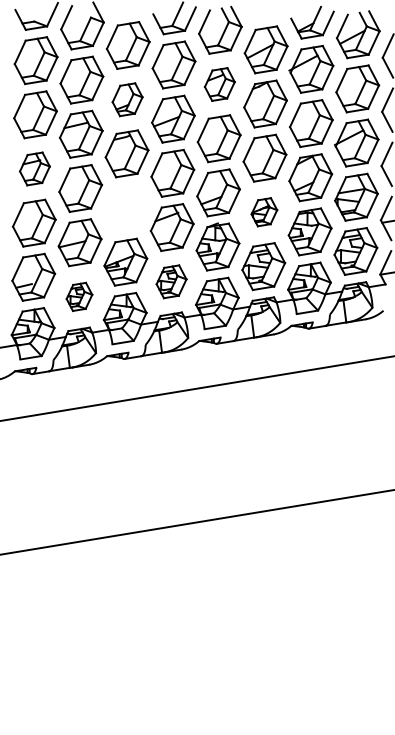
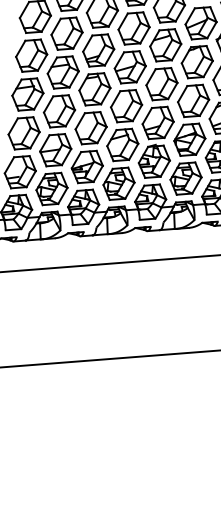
part: (219, 84) -> (165, 45), size x1.43
part: (127, 99) -> (98, 50), size x1.43
part: (34, 168) -> (27, 94), size x1.43
part: (126, 207) -> (91, 127), added
part: (264, 211) -> (189, 139), size x1.67
part: (171, 281) -> (118, 183), size x1.43
part: (79, 296) -> (52, 188), size x1.67

